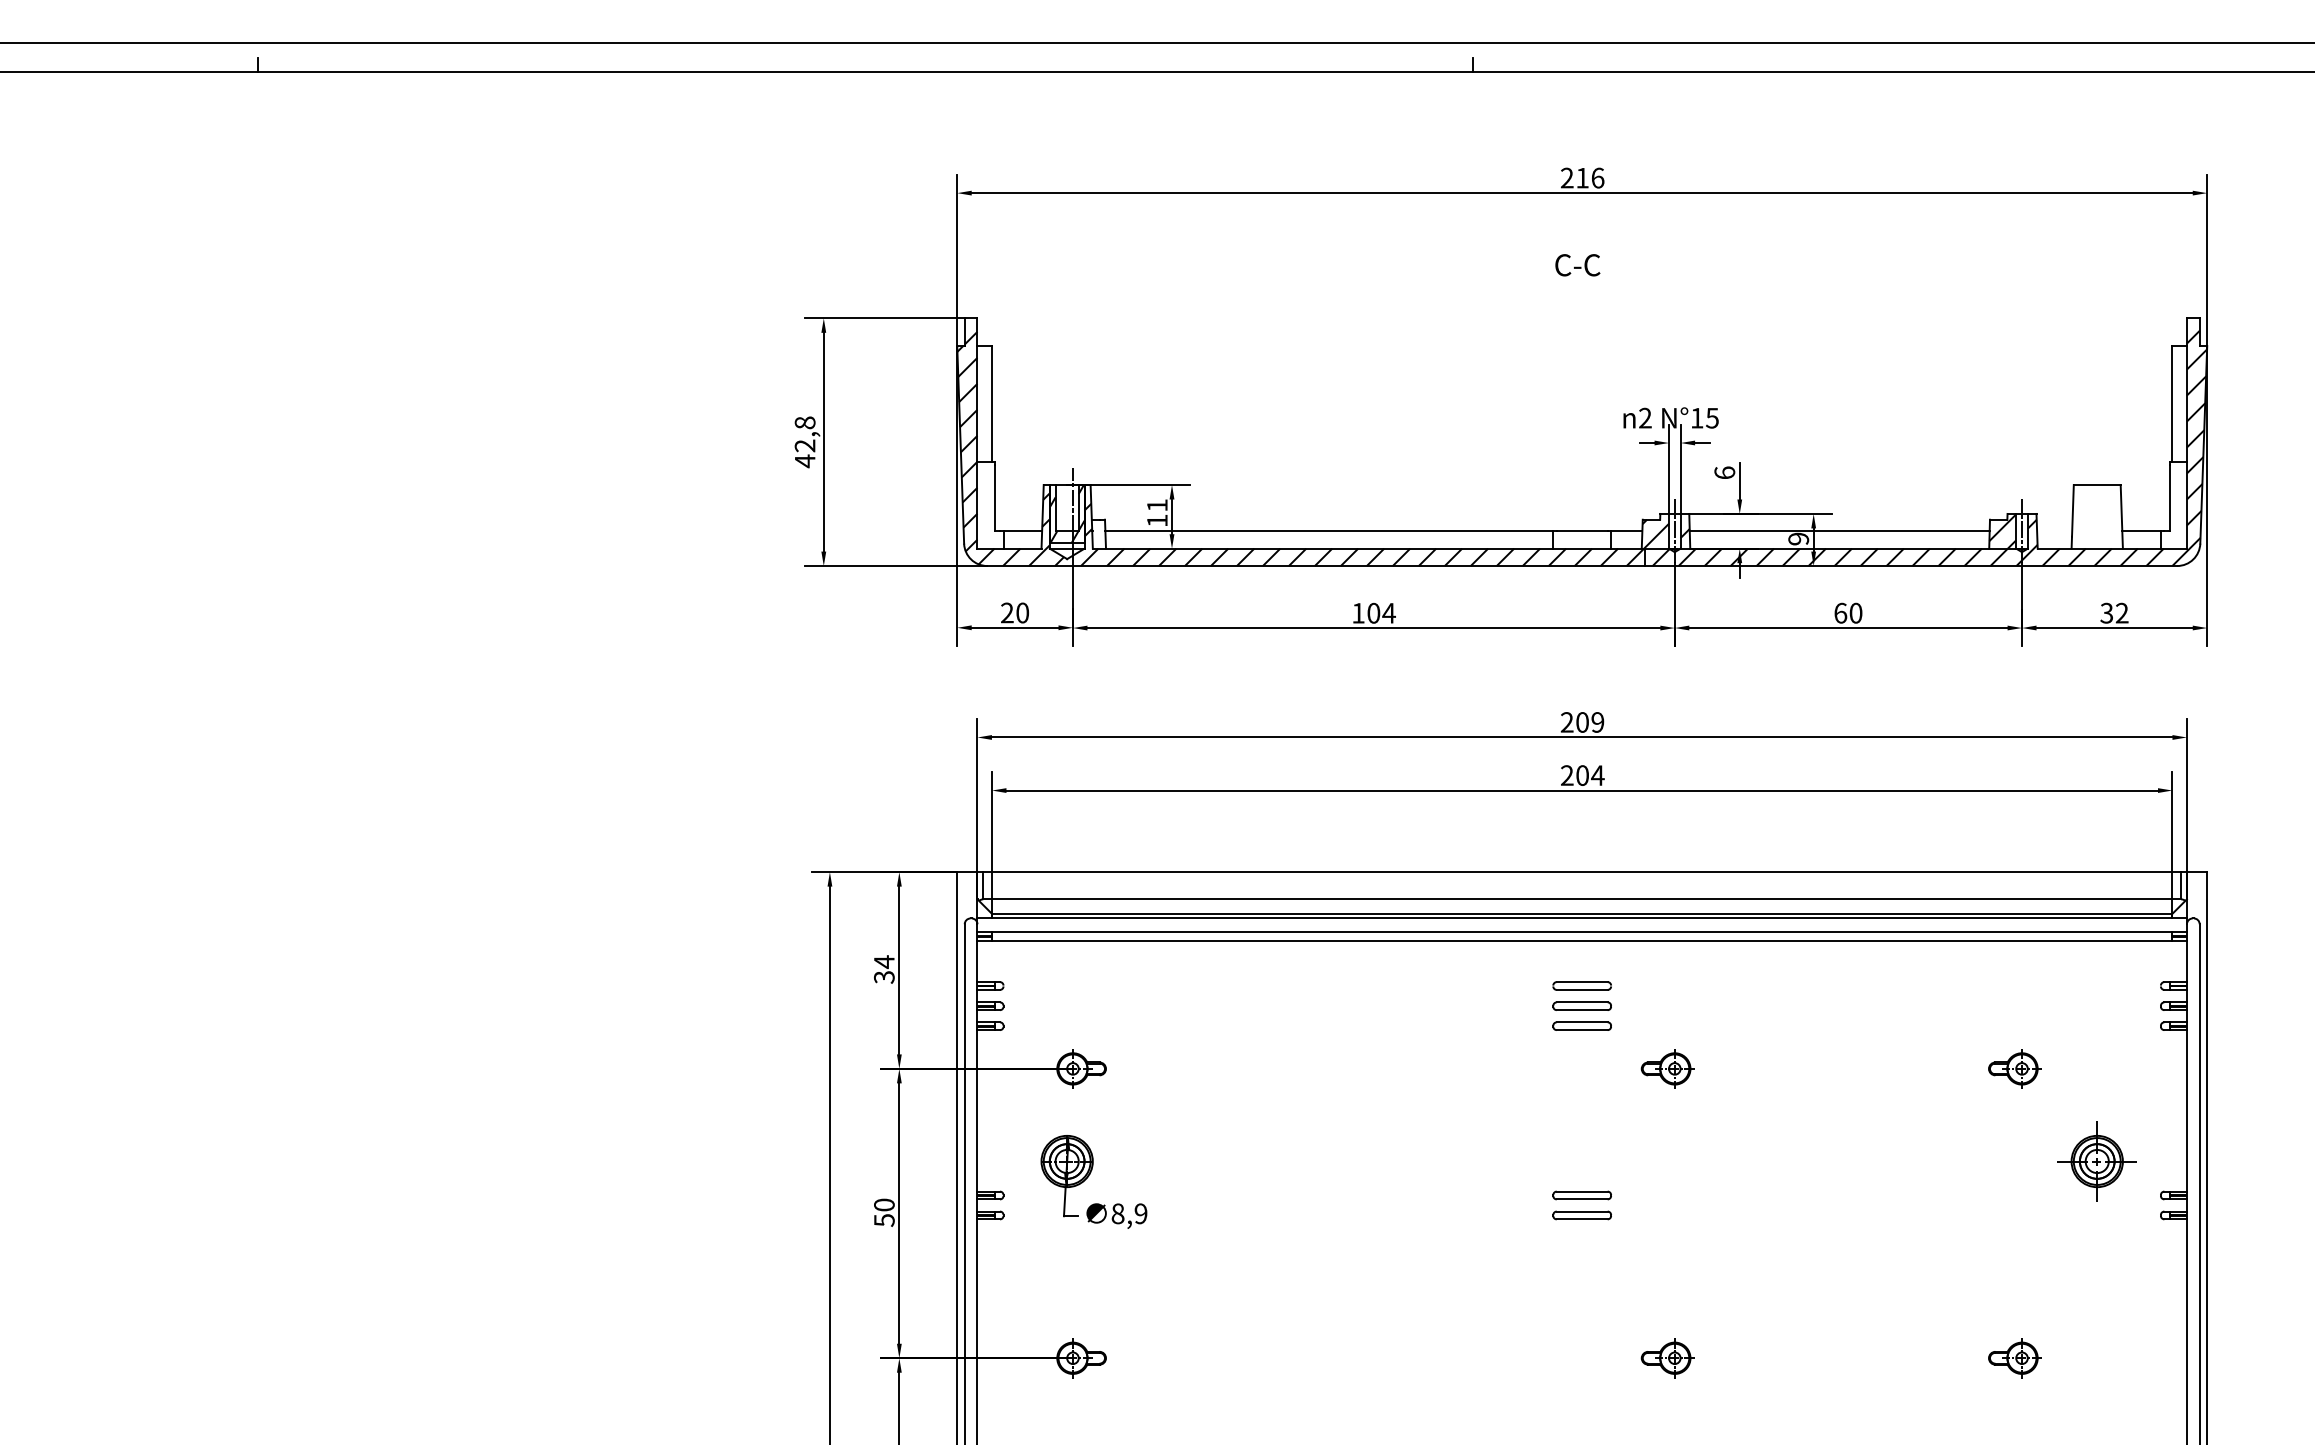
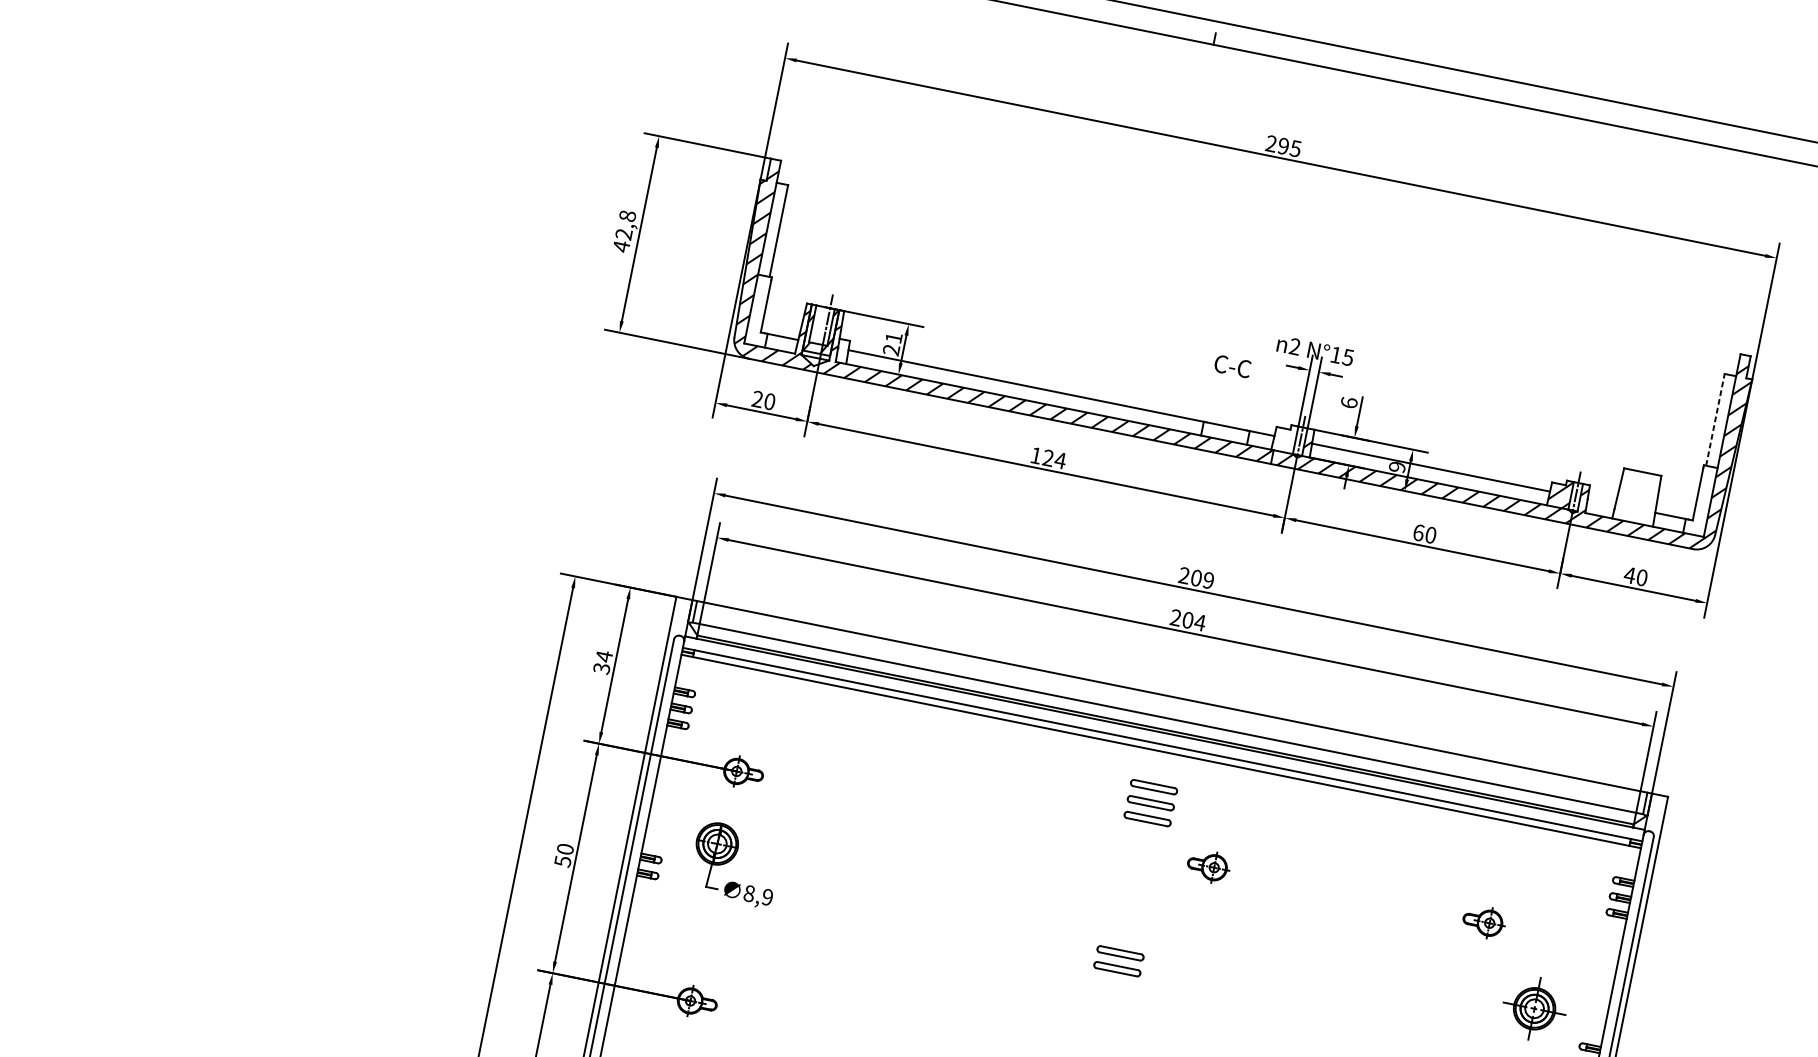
text: (1590, 177) -> (1289, 147), 216 -> 295
text: (1577, 265) -> (1232, 366), moved
line: (2172, 403) -> (1715, 419), solid -> dashed
text: (1157, 520) -> (891, 349), 11 -> 21
hatch: (1655, 533) -> (1284, 439), removed
text: (2113, 612) -> (1635, 575), 32 -> 40
text: (1373, 613) -> (1048, 458), 104 -> 124

